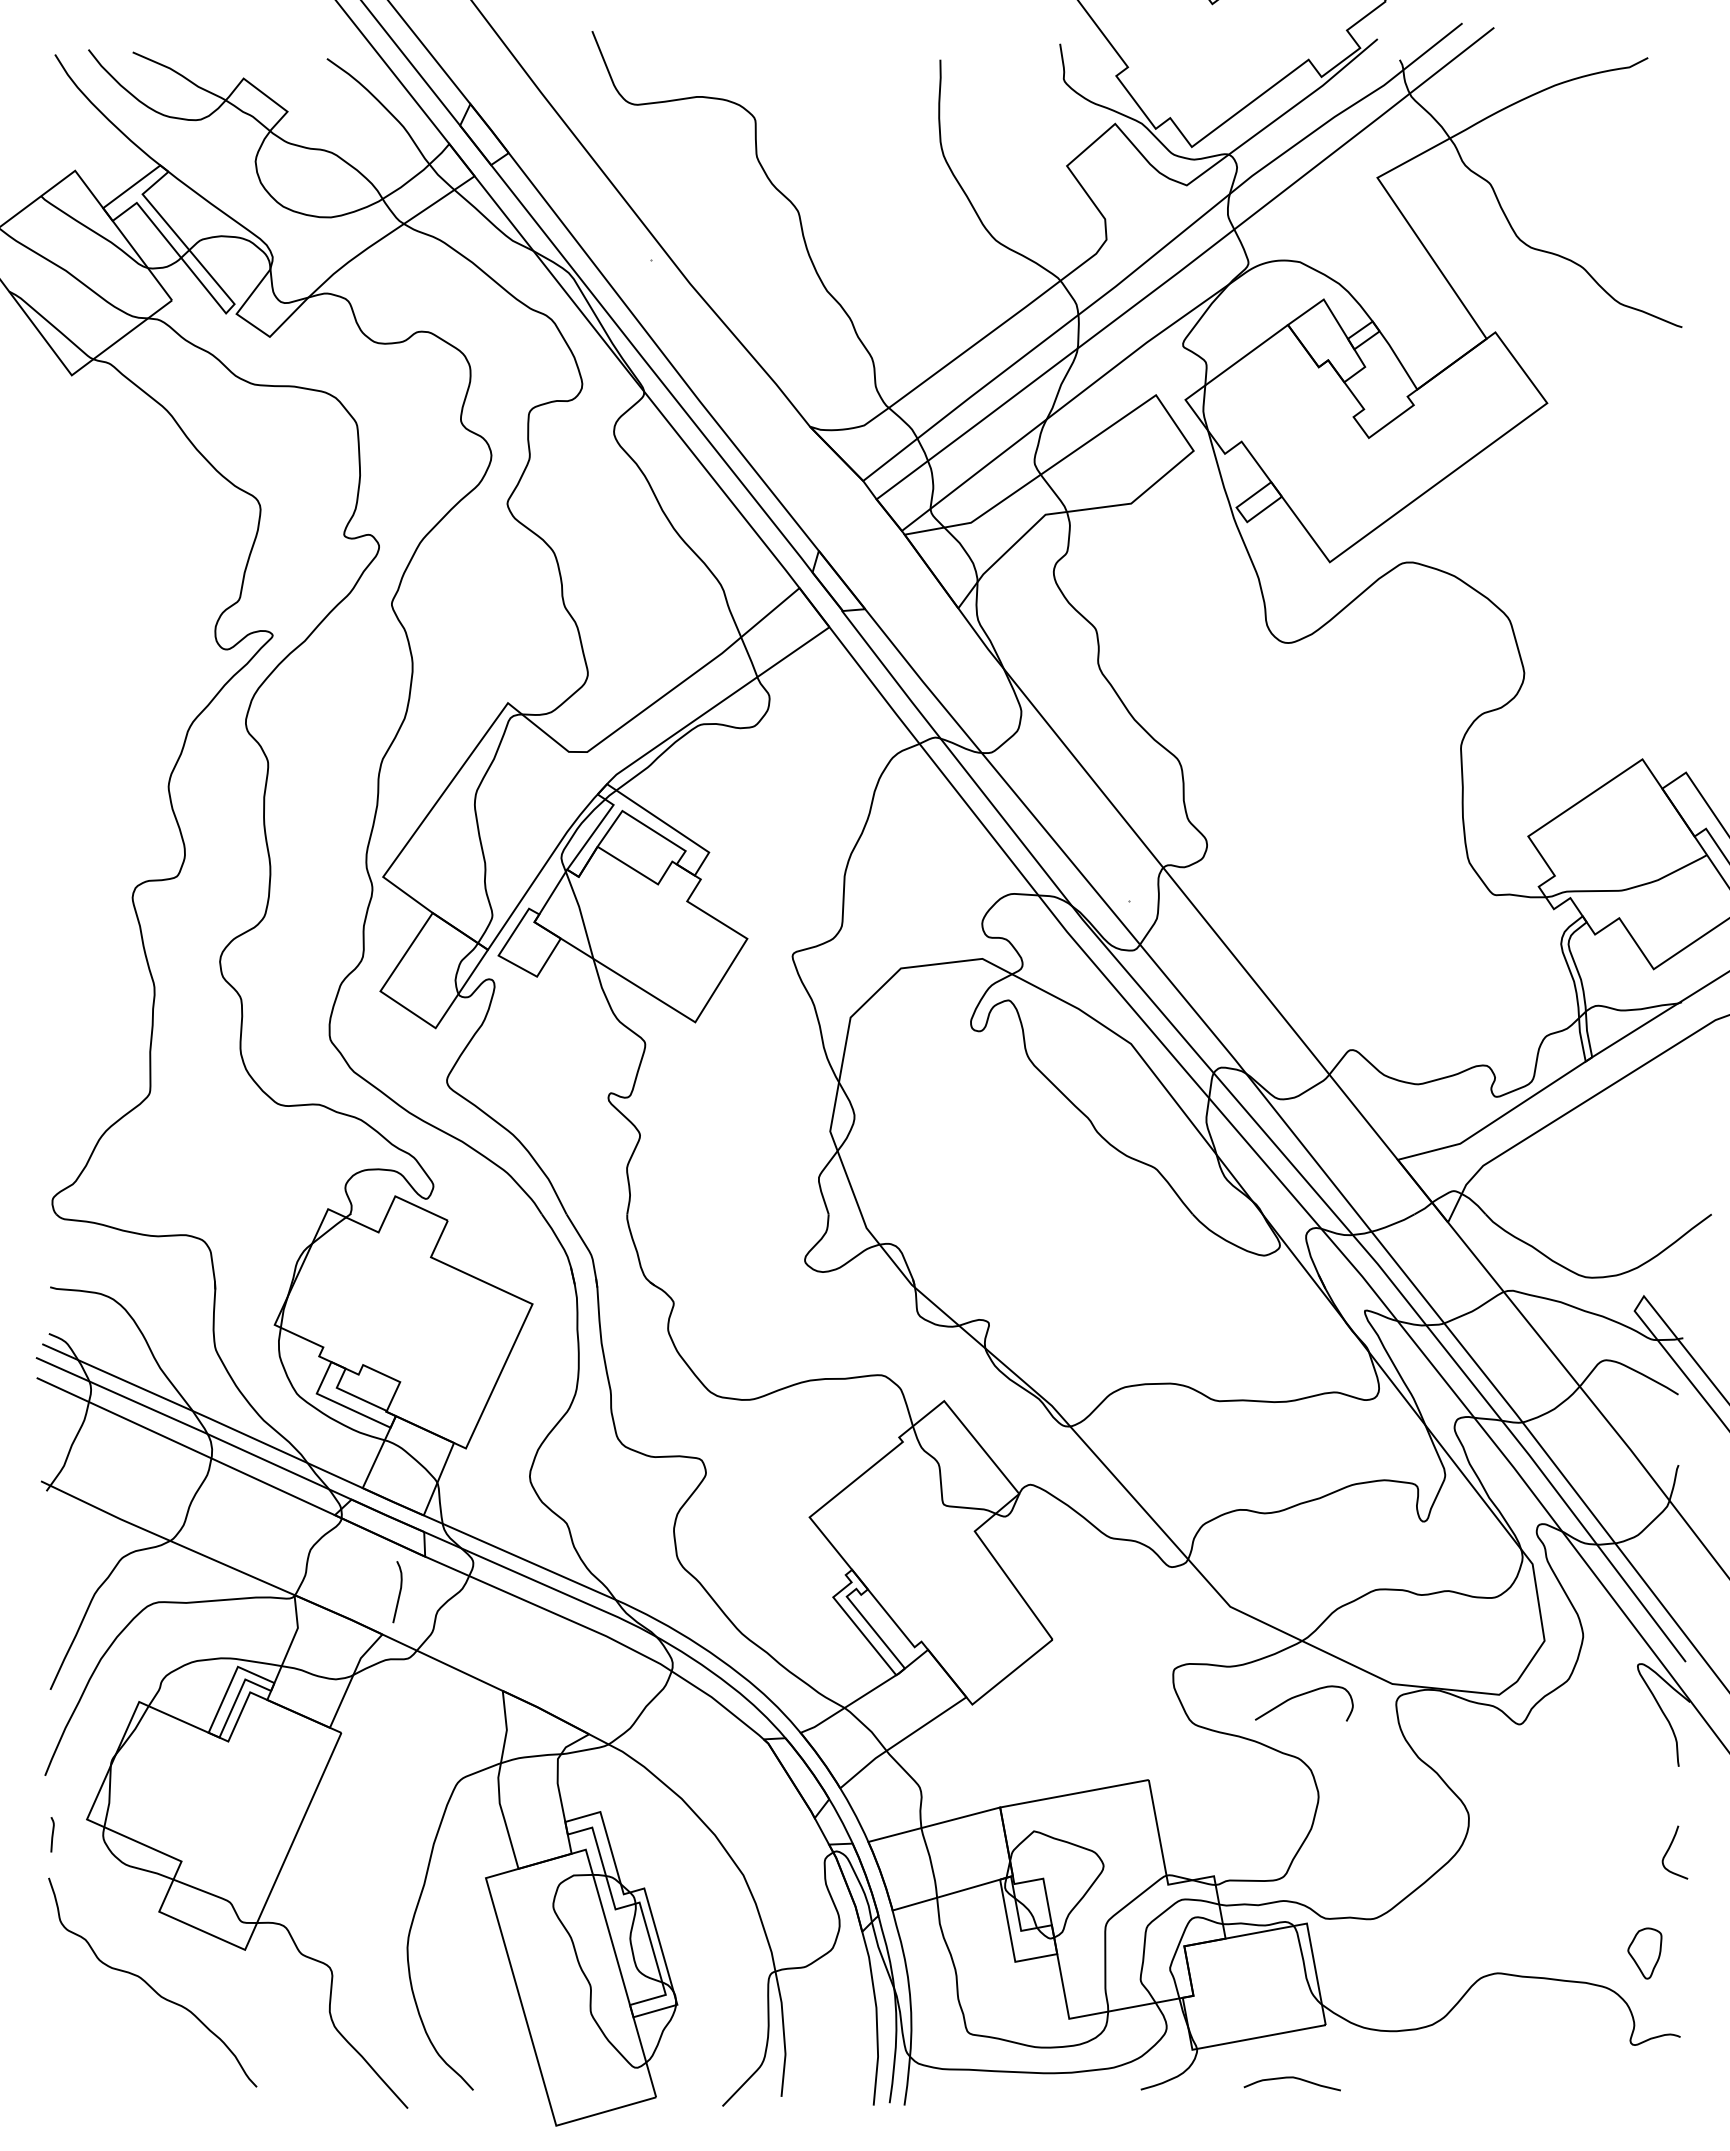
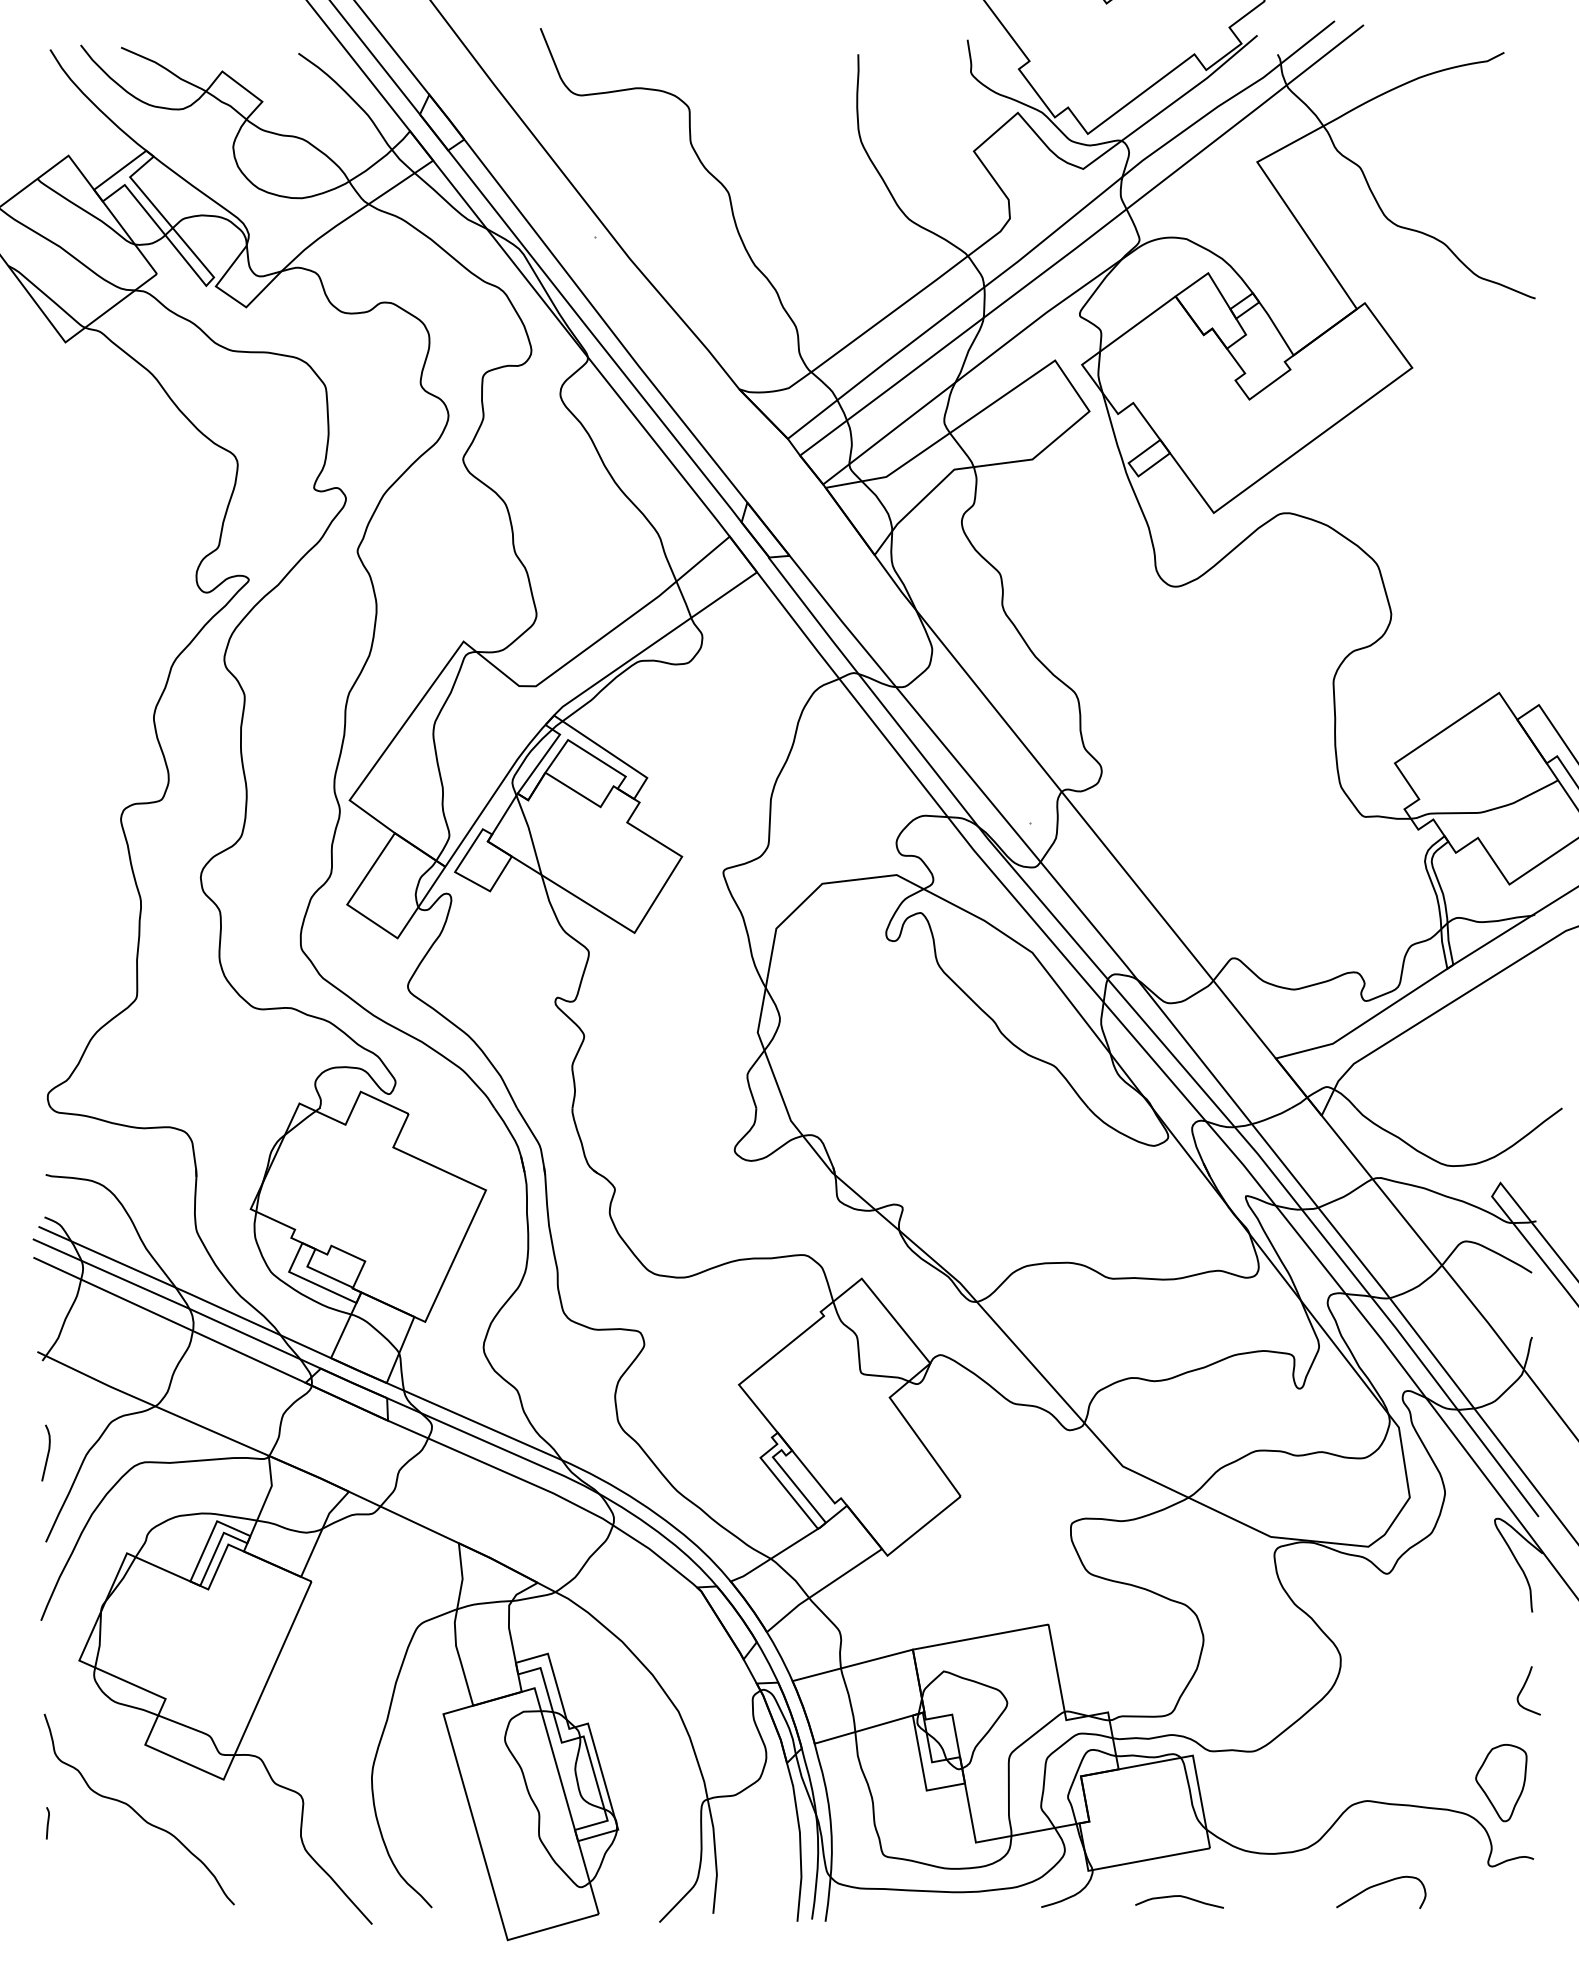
curve: (399, 1592) -> (47, 1453), moved
curve: (1302, 1695) -> (1379, 1885), moved
curve: (52, 1834) -> (47, 1823), moved
part: (1644, 1953) -> (1501, 1782), size x1.67

